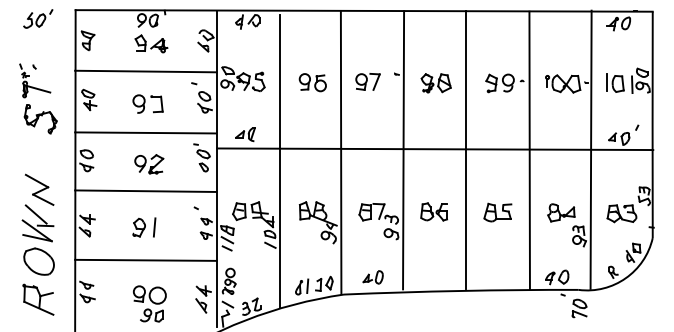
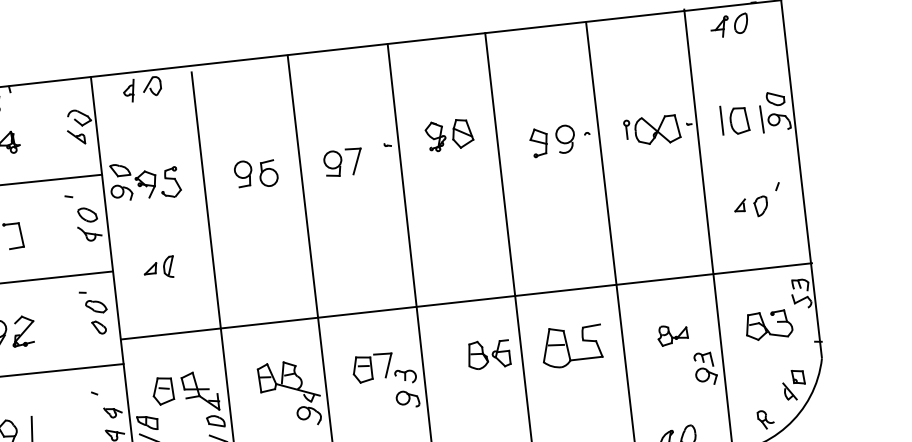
part: (435, 83) -> (448, 135), moved
line: (435, 149) -> (467, 301), moved
part: (433, 211) -> (487, 353), moved
part: (497, 212) -> (571, 345), size x1.4
part: (561, 212) -> (673, 334), size x0.7

